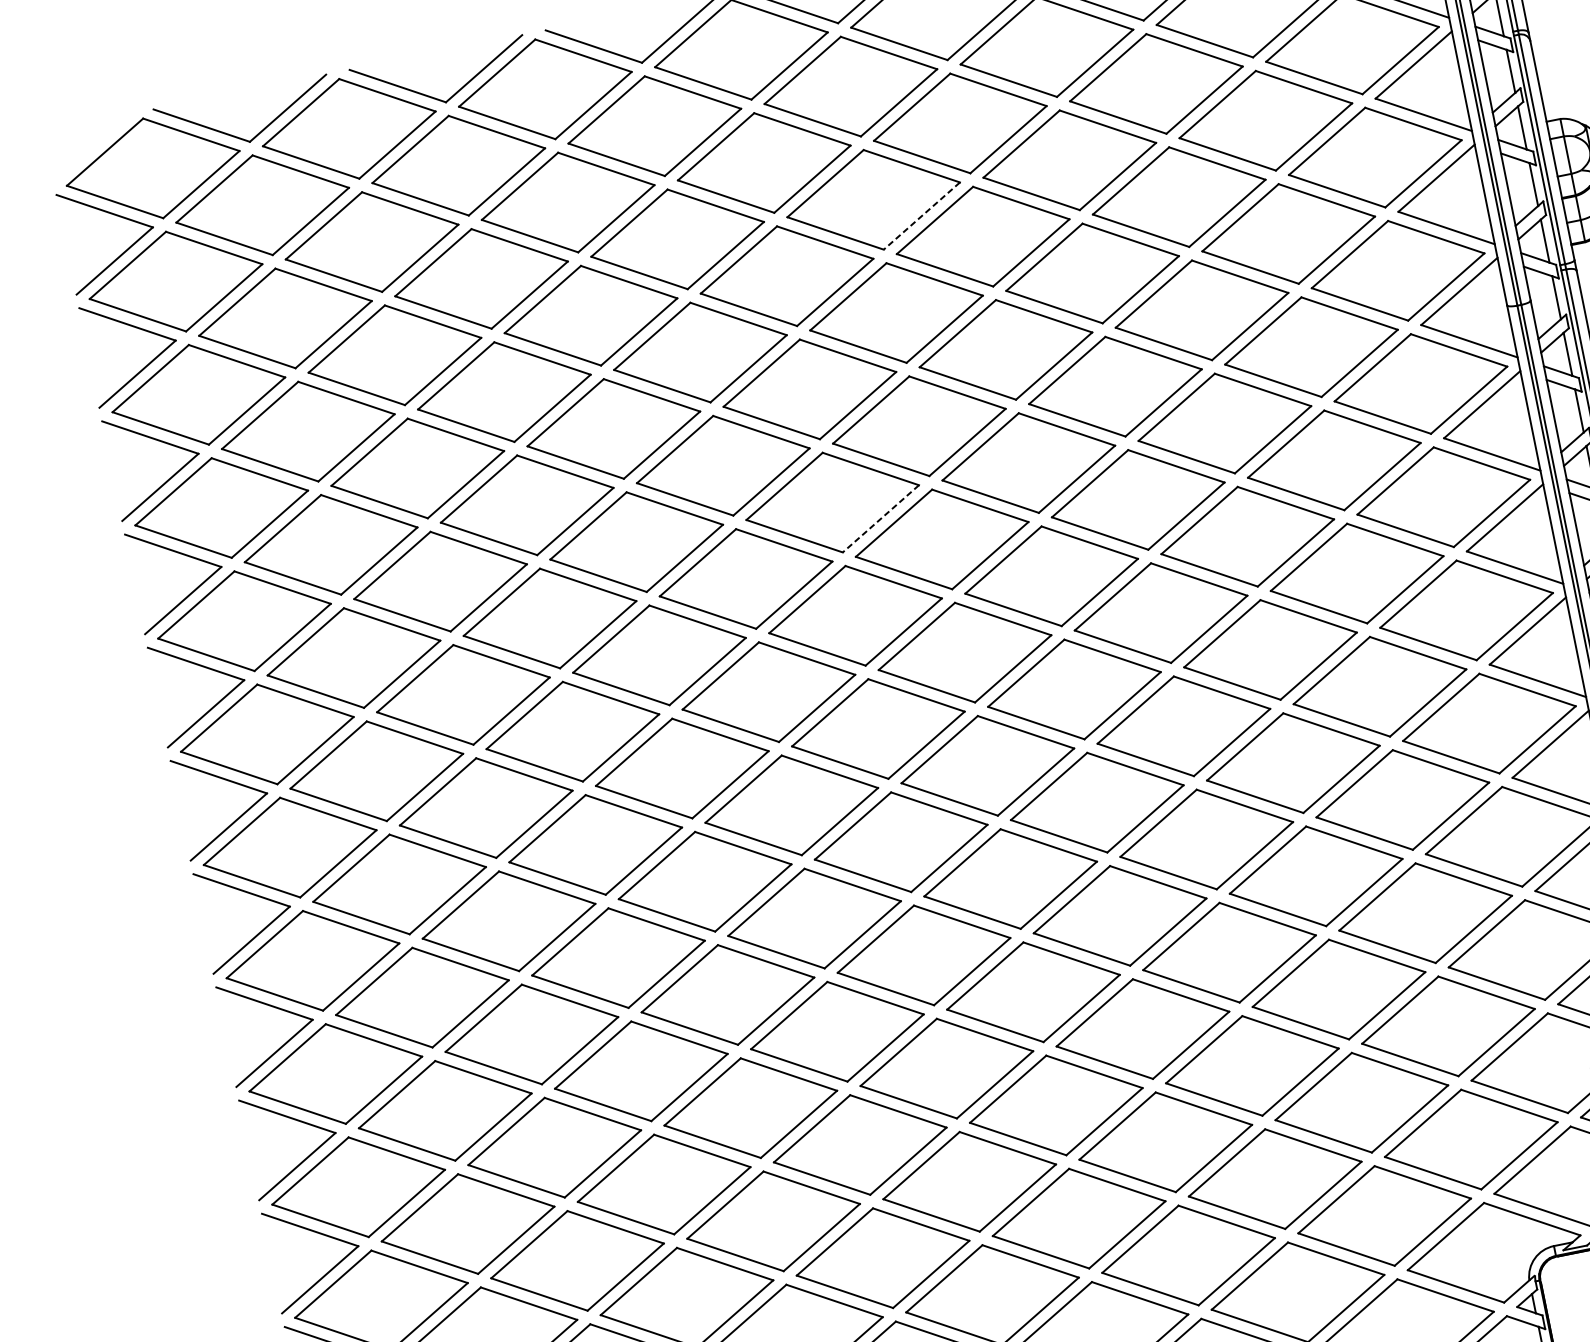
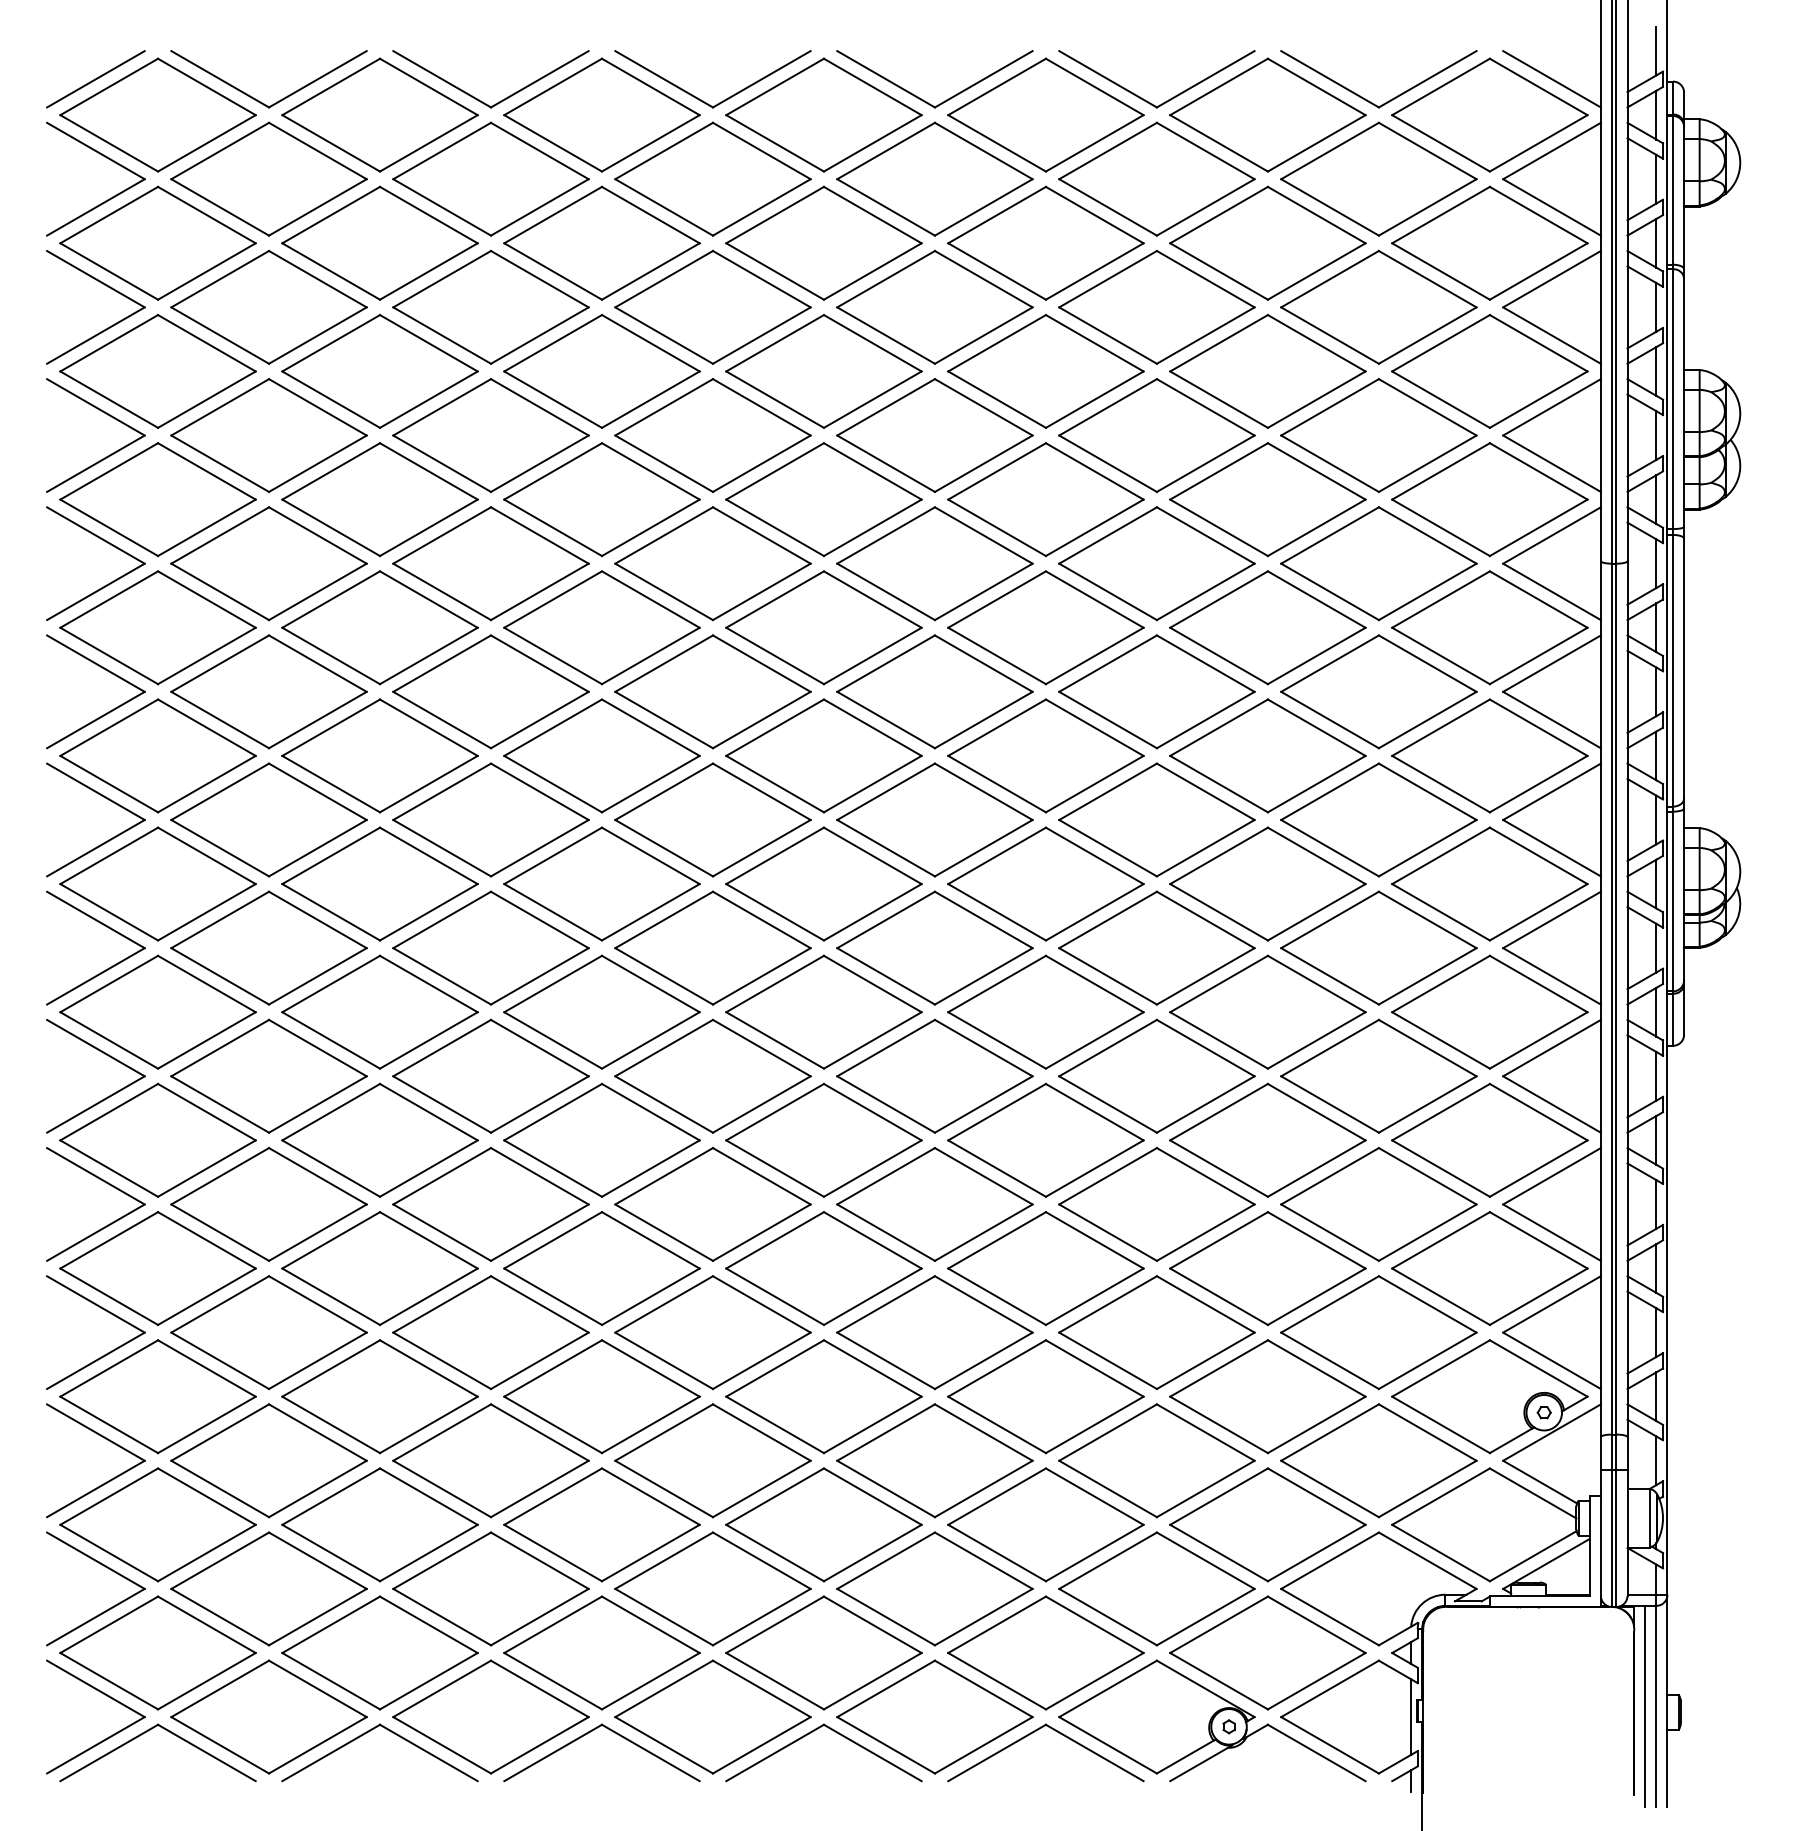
line: (91, 148) -> (95, 79), added
line: (921, 216) -> (983, 335), dashed -> solid
line: (880, 519) -> (872, 656), dashed -> solid

